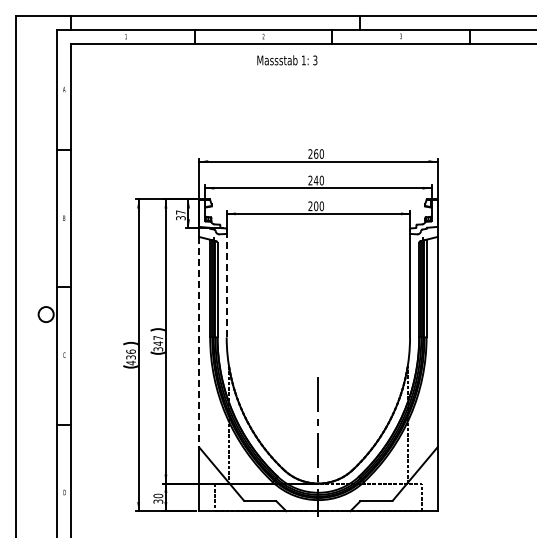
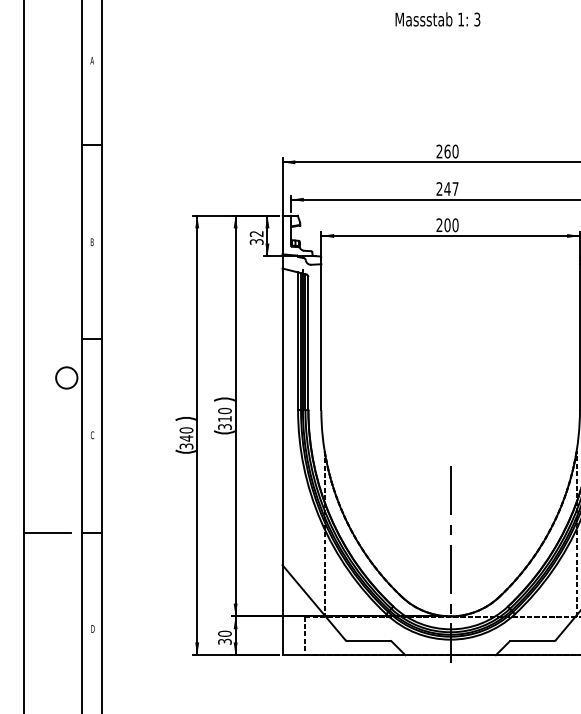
text: (287, 60) -> (438, 19), moved
text: (321, 180) -> (455, 188), 240 -> 247
text: (180, 212) -> (256, 234), 37 -> 32
line: (226, 285) -> (321, 336), dashed -> solid
text: (158, 340) -> (225, 414), 347 -> 310
line: (199, 342) -> (282, 417), dashed -> solid
text: (130, 357) -> (185, 438), 436 -> 340
line: (31, 424) -> (46, 533), added

